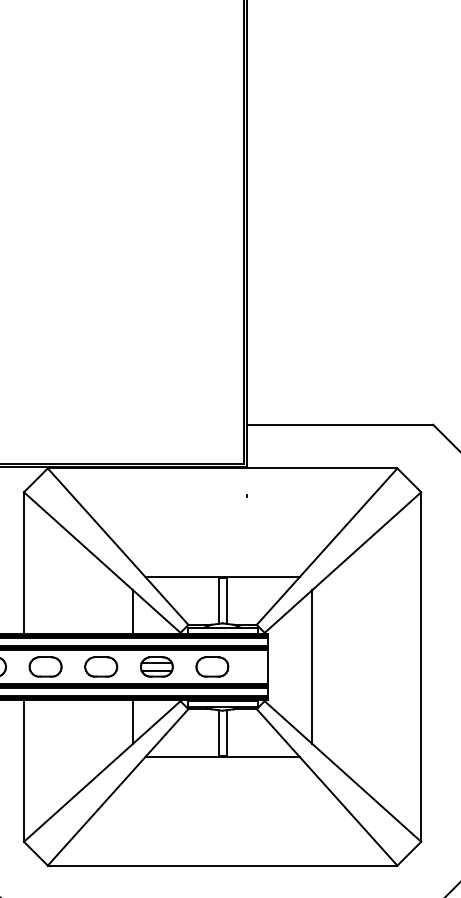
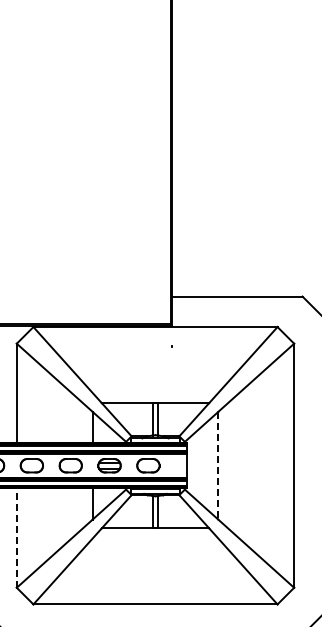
line: (312, 666) -> (218, 465), solid -> dashed
line: (23, 771) -> (16, 538), solid -> dashed

